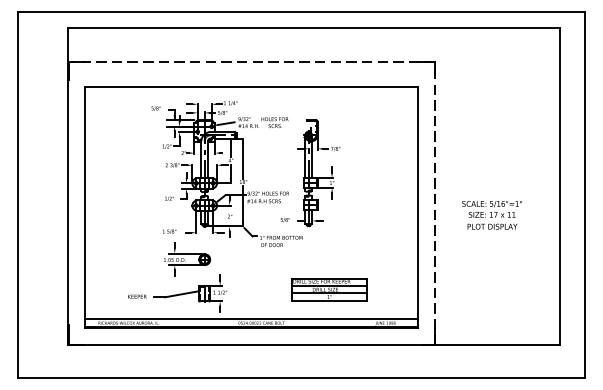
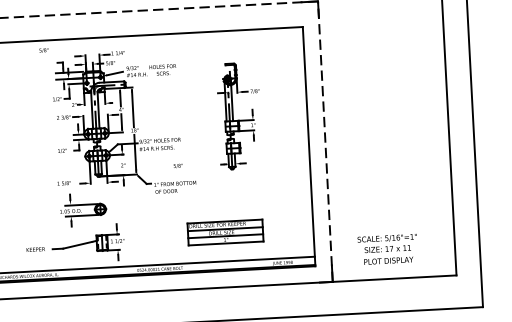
text: (155, 108) -> (43, 50), moved
part: (318, 173) -> (239, 116), moved
text: (491, 215) -> (387, 249), moved

